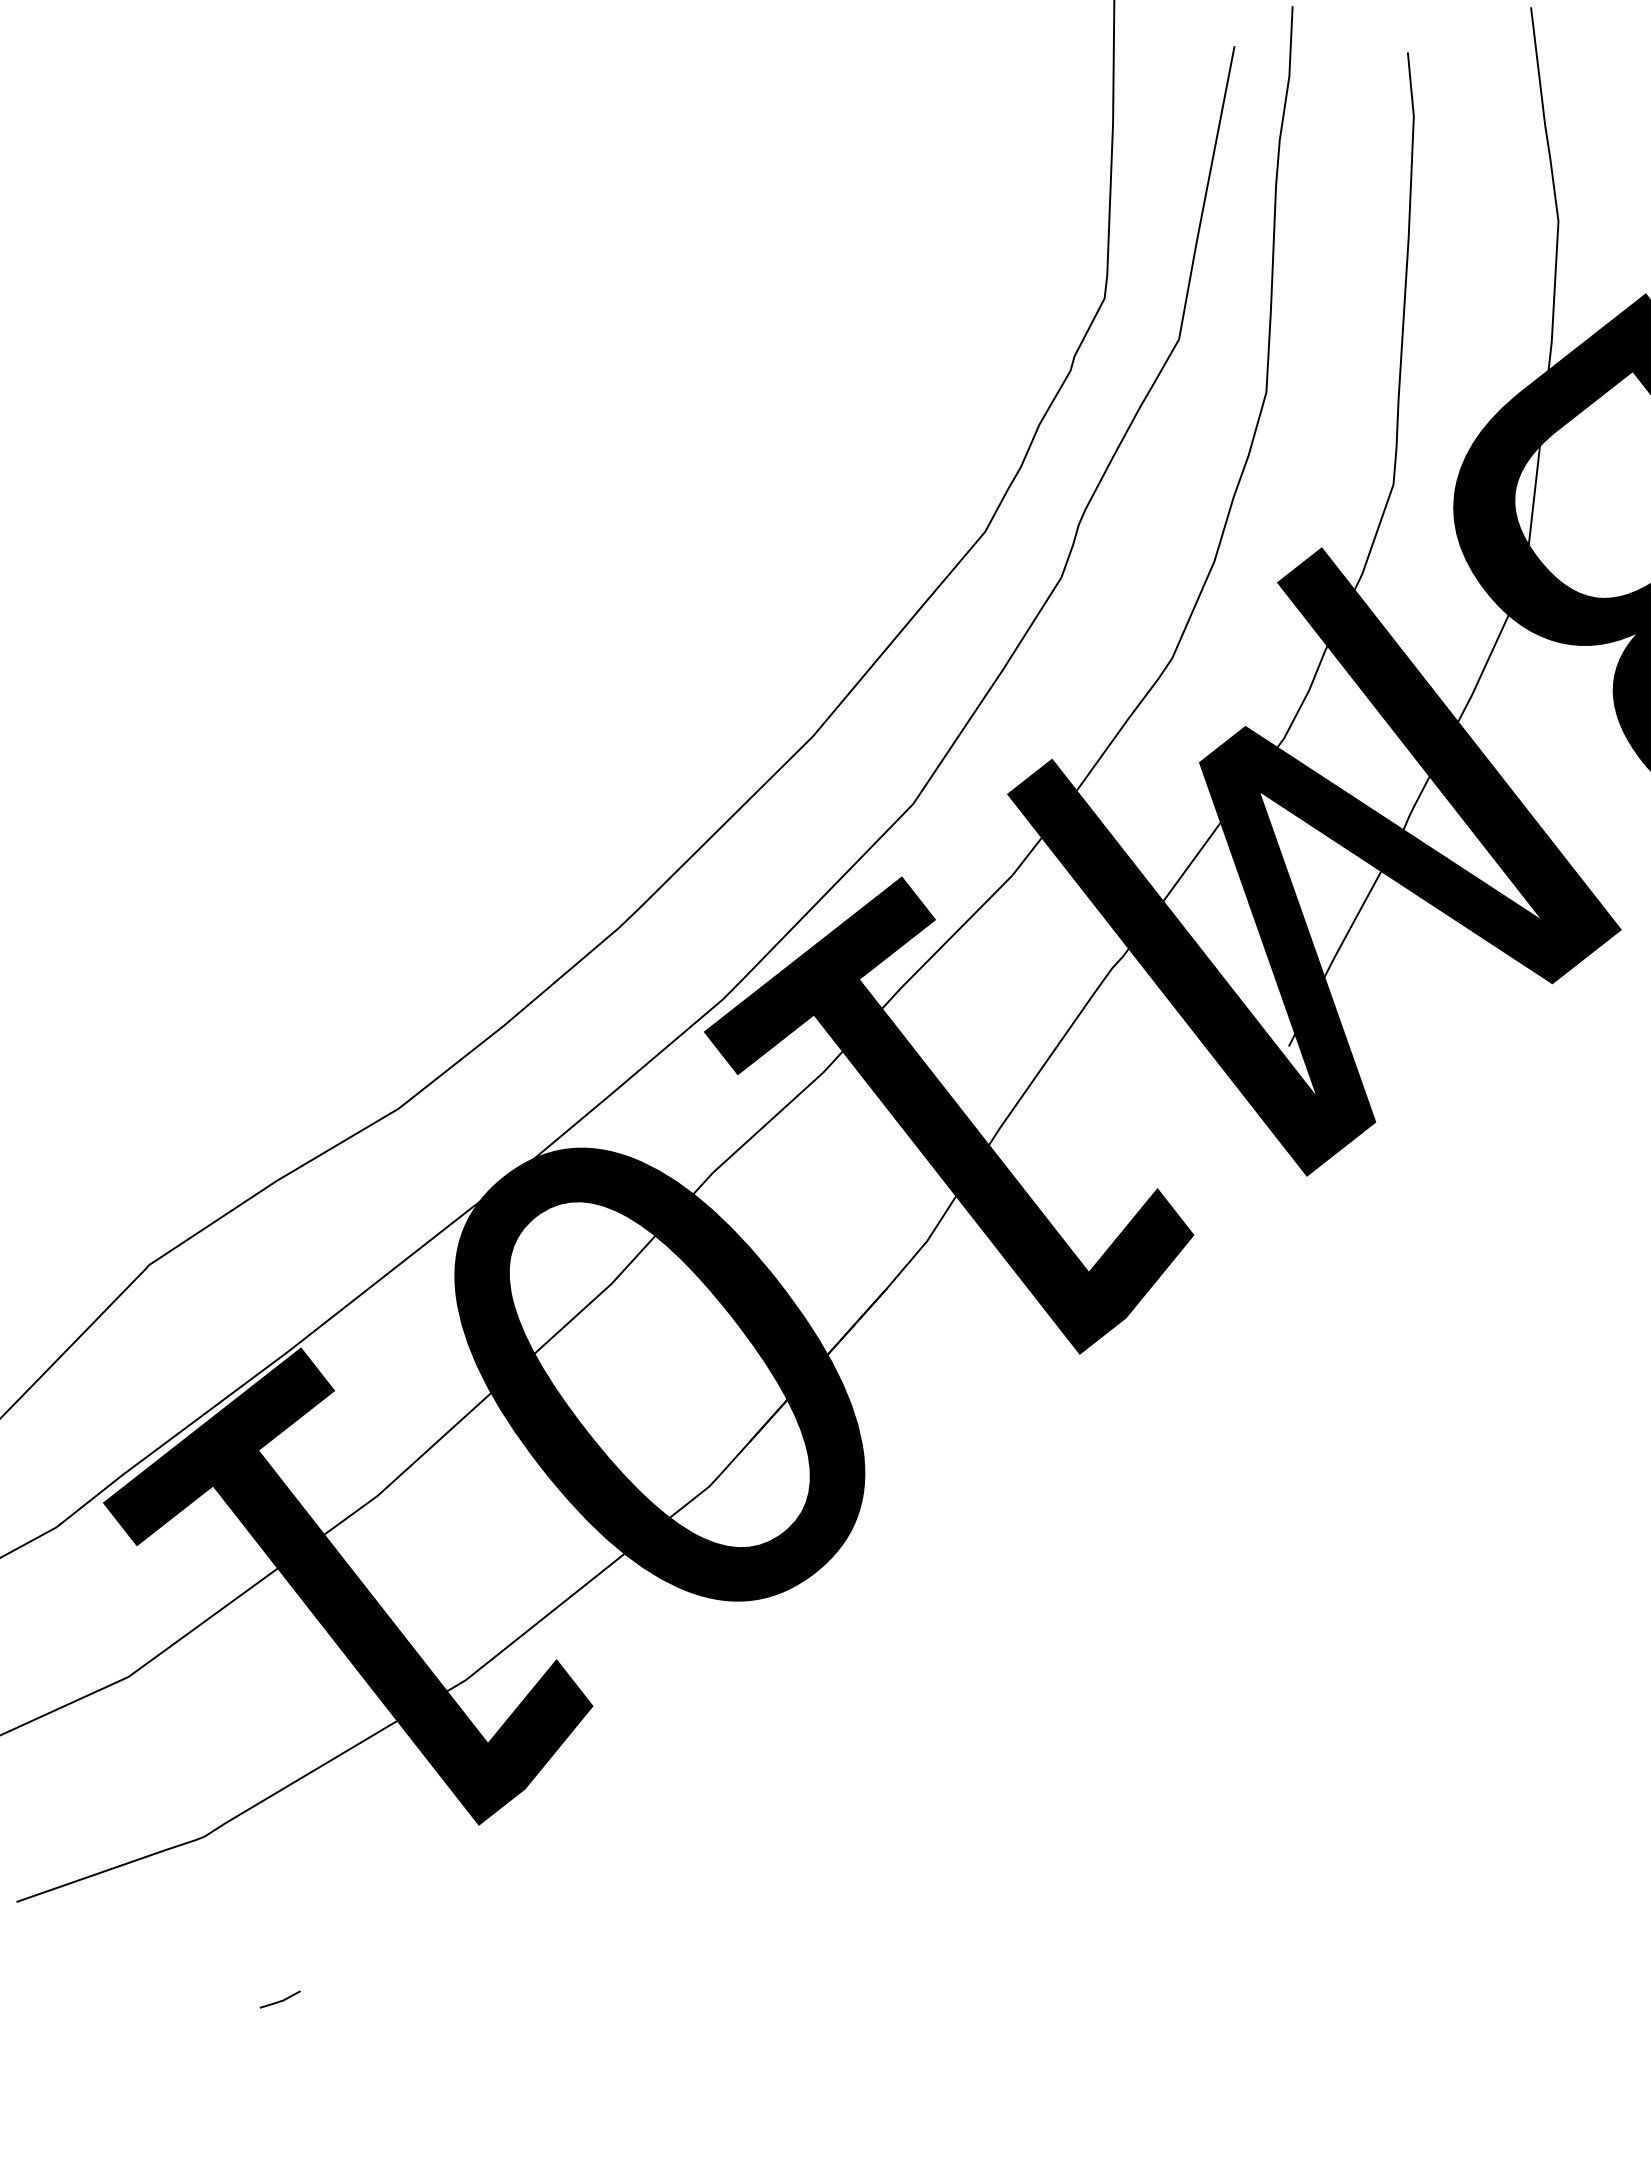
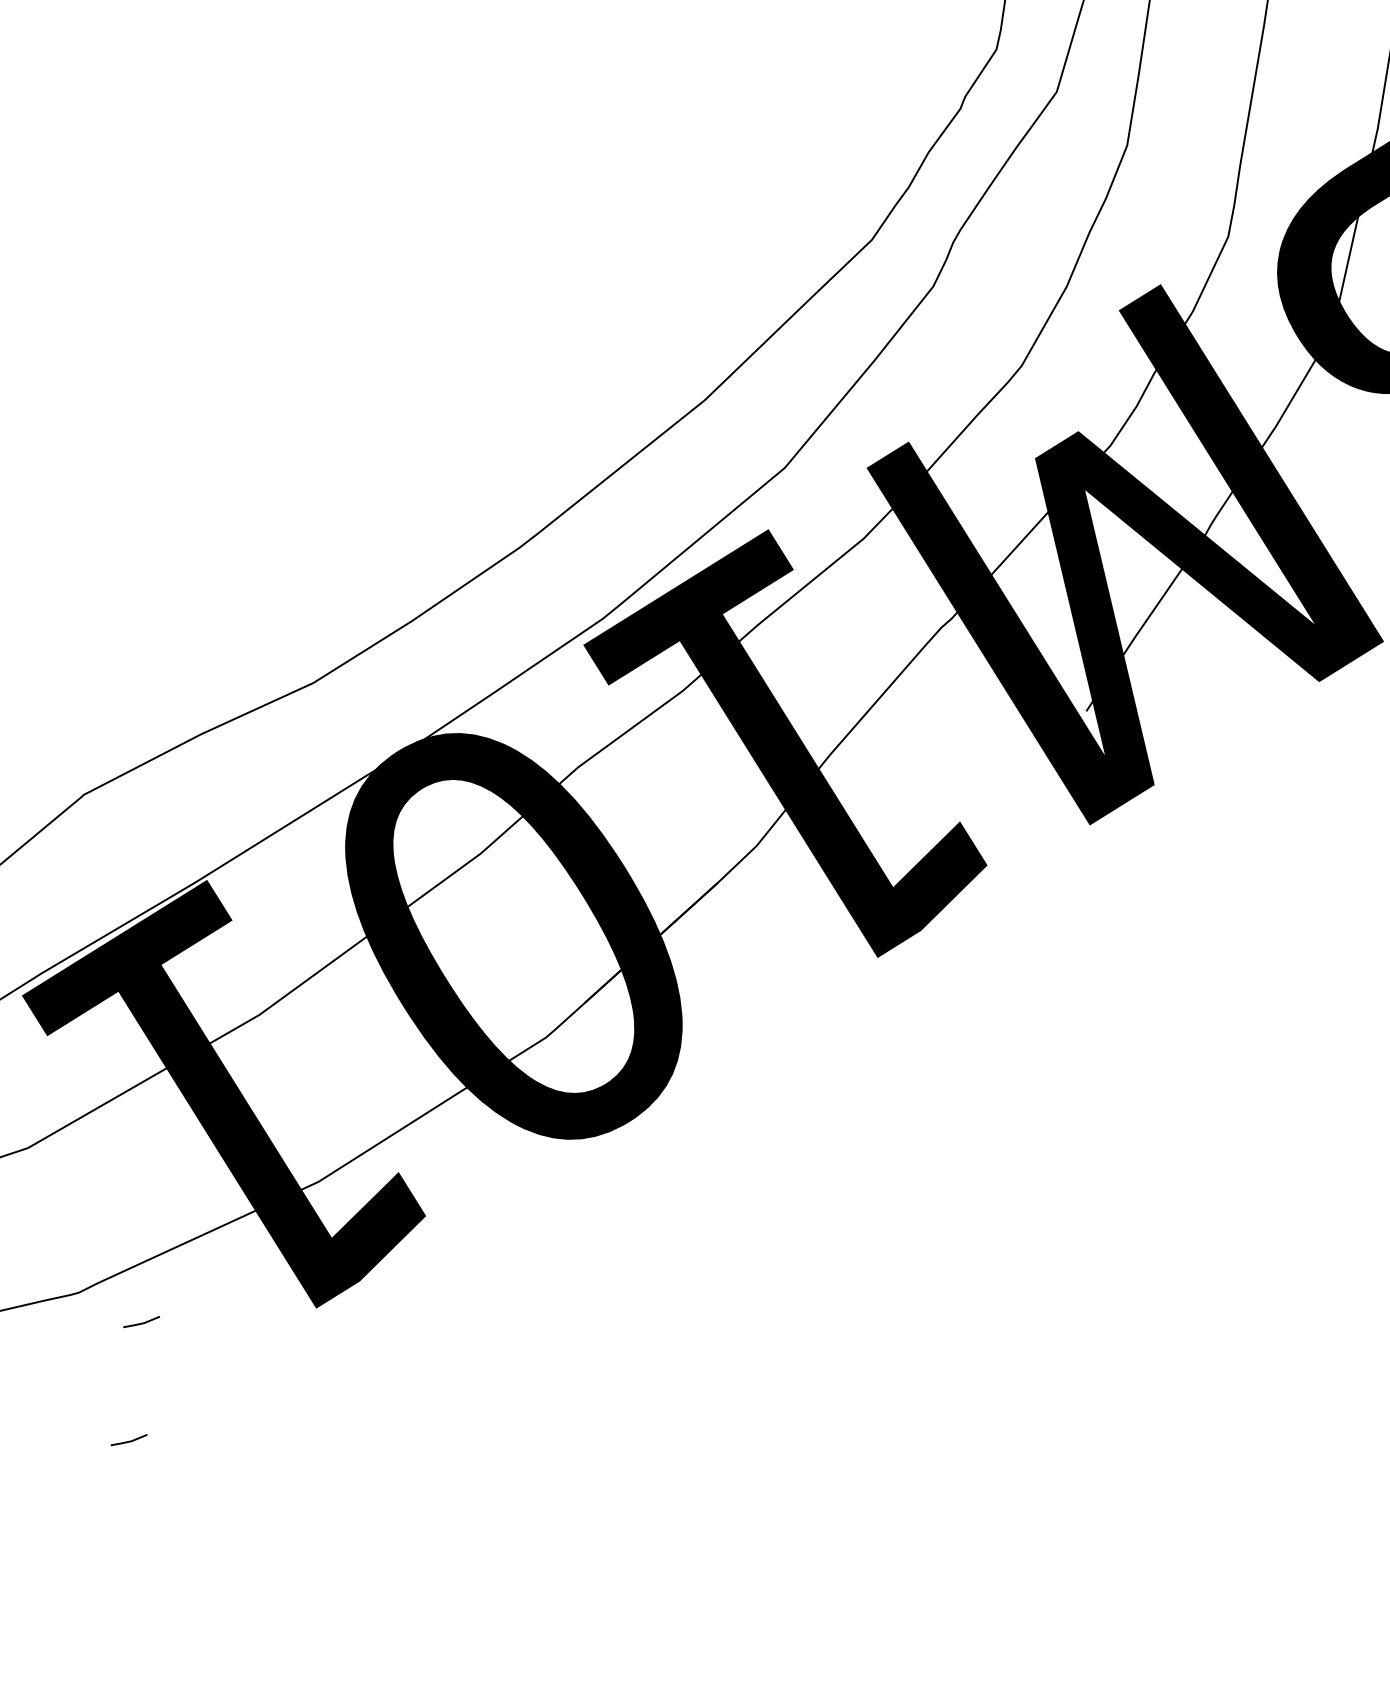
line: (279, 1863) -> (140, 1322), added

